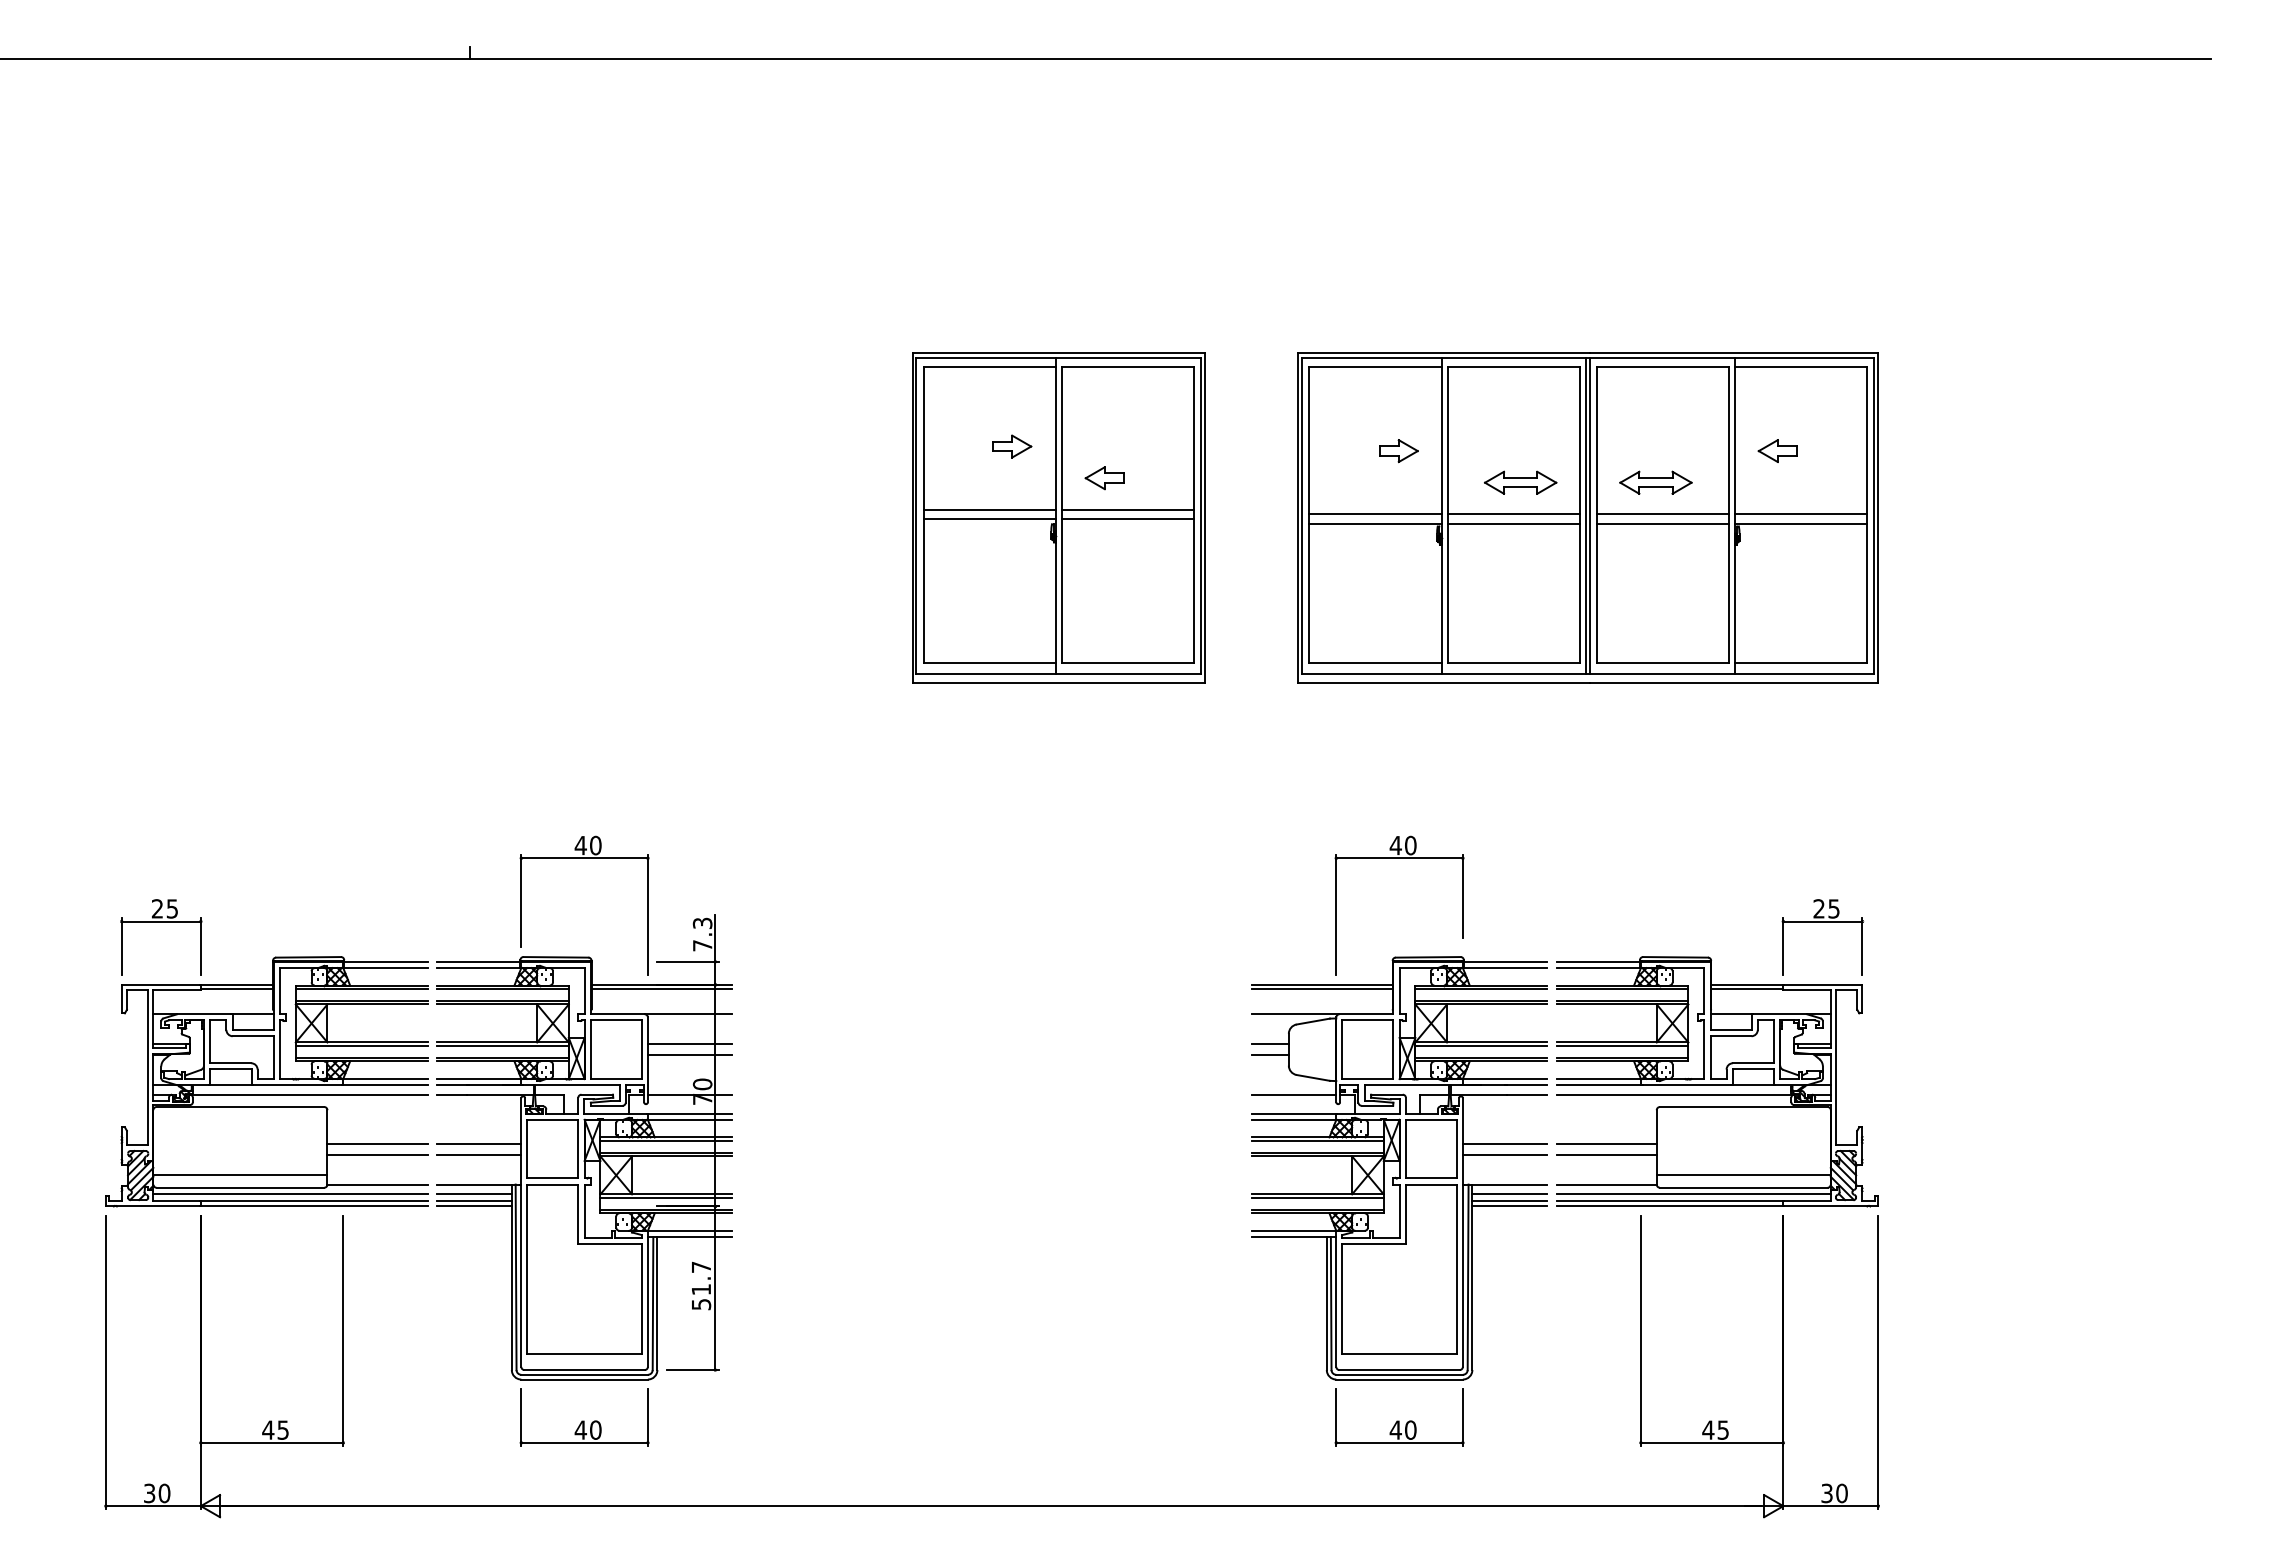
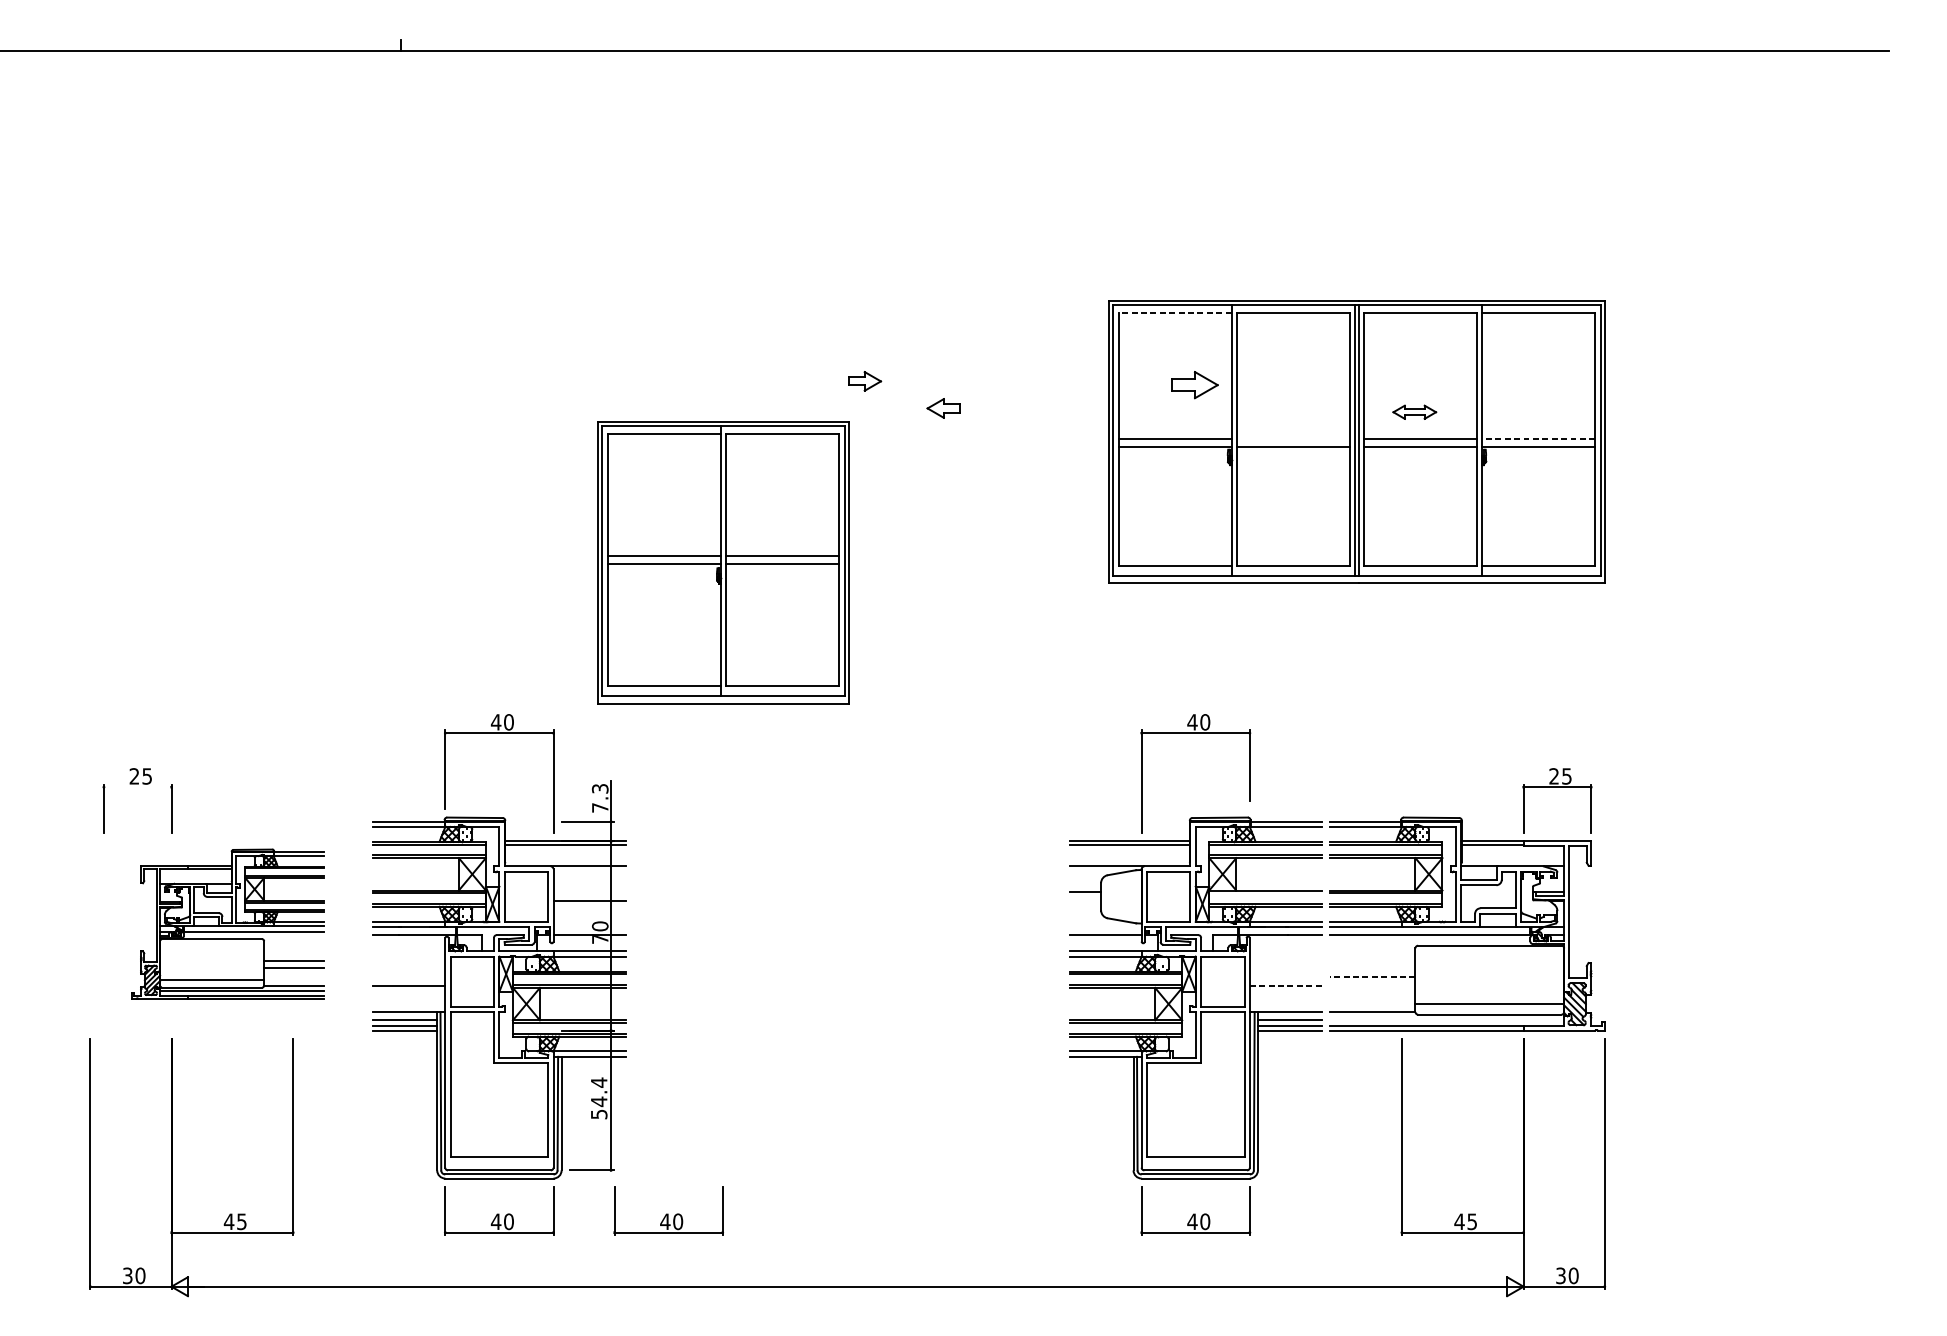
line: (1374, 366) -> (1174, 312), solid -> dashed
part: (1777, 450) -> (1518, 384), removed
part: (1398, 451) -> (1194, 385), size x1.4
part: (1520, 482) -> (1299, 412), removed
part: (1655, 482) -> (1414, 412), size x0.7
line: (1513, 514) -> (1293, 439), removed
line: (1800, 514) -> (1538, 439), solid -> dashed
part: (1058, 517) -> (723, 562), moved
line: (160, 921) -> (137, 787), removed
line: (689, 1044) -> (589, 892), removed
line: (1481, 1045) -> (1265, 893), removed
line: (1270, 1055) -> (1085, 901), removed
part: (266, 1081) -> (227, 923), size x0.7
line: (479, 1143) -> (409, 976), removed
line: (1504, 1143) -> (1285, 976), removed
line: (1606, 1143) -> (1372, 976), solid -> dashed
line: (1505, 1154) -> (1286, 986), solid -> dashed
line: (1606, 1154) -> (1372, 986), removed
line: (1693, 1194) -> (1446, 1020), removed
text: (701, 1278) -> (599, 1092), 51.7 -> 54.4
part: (782, 1417) -> (668, 1210), added

